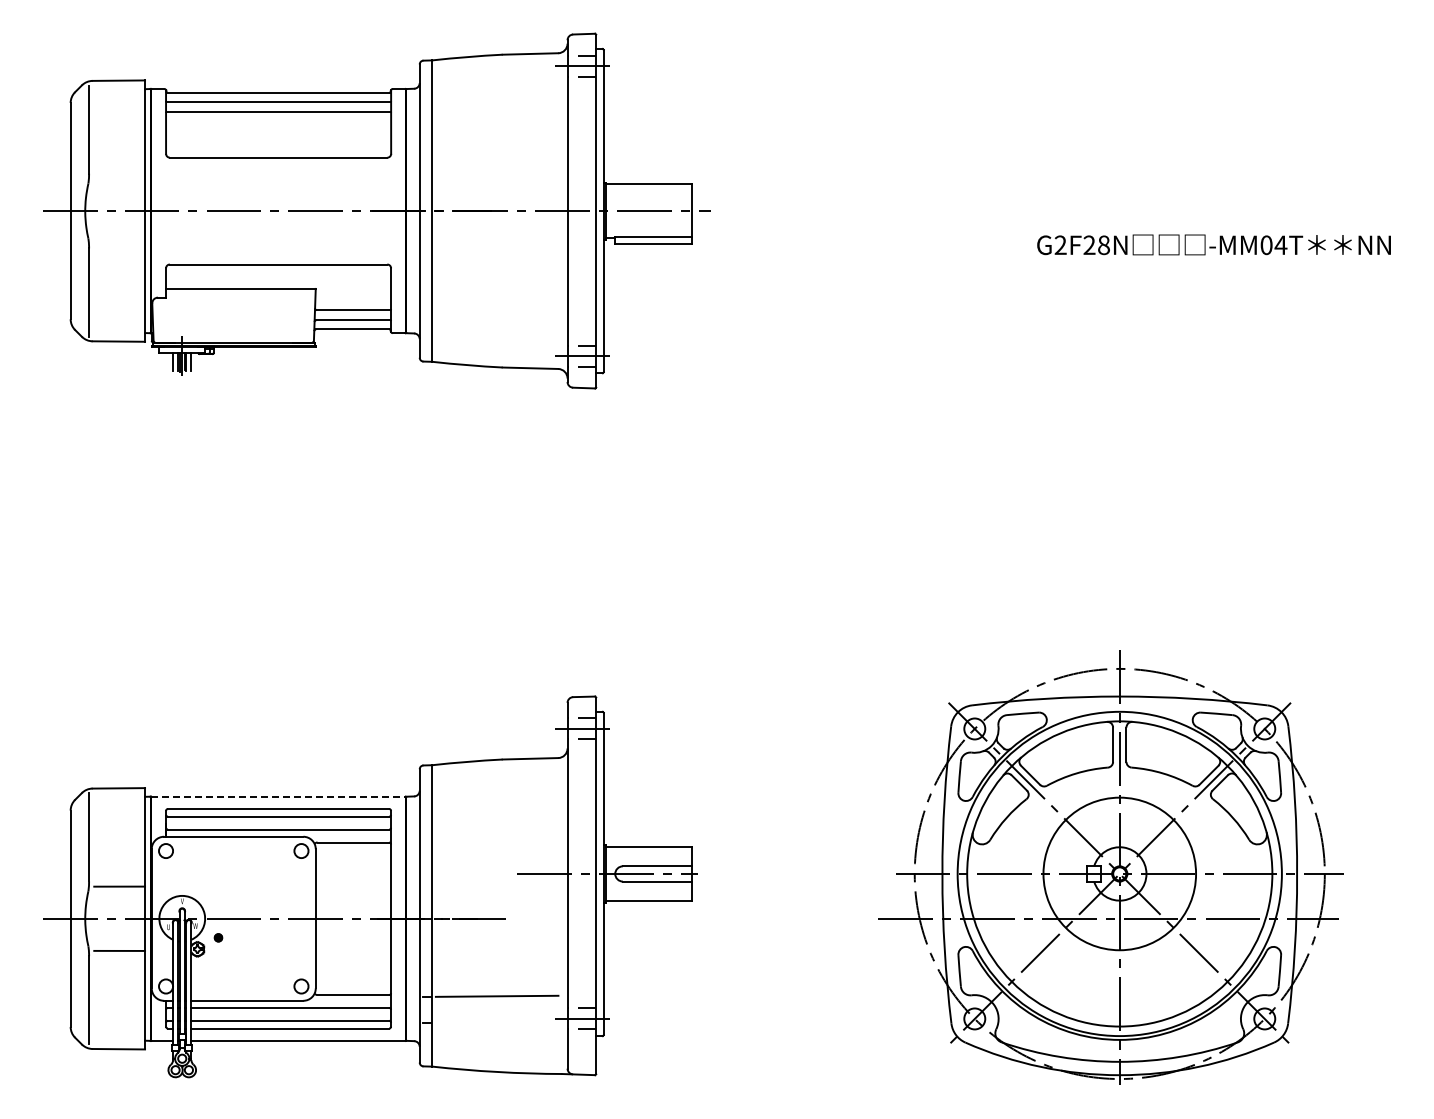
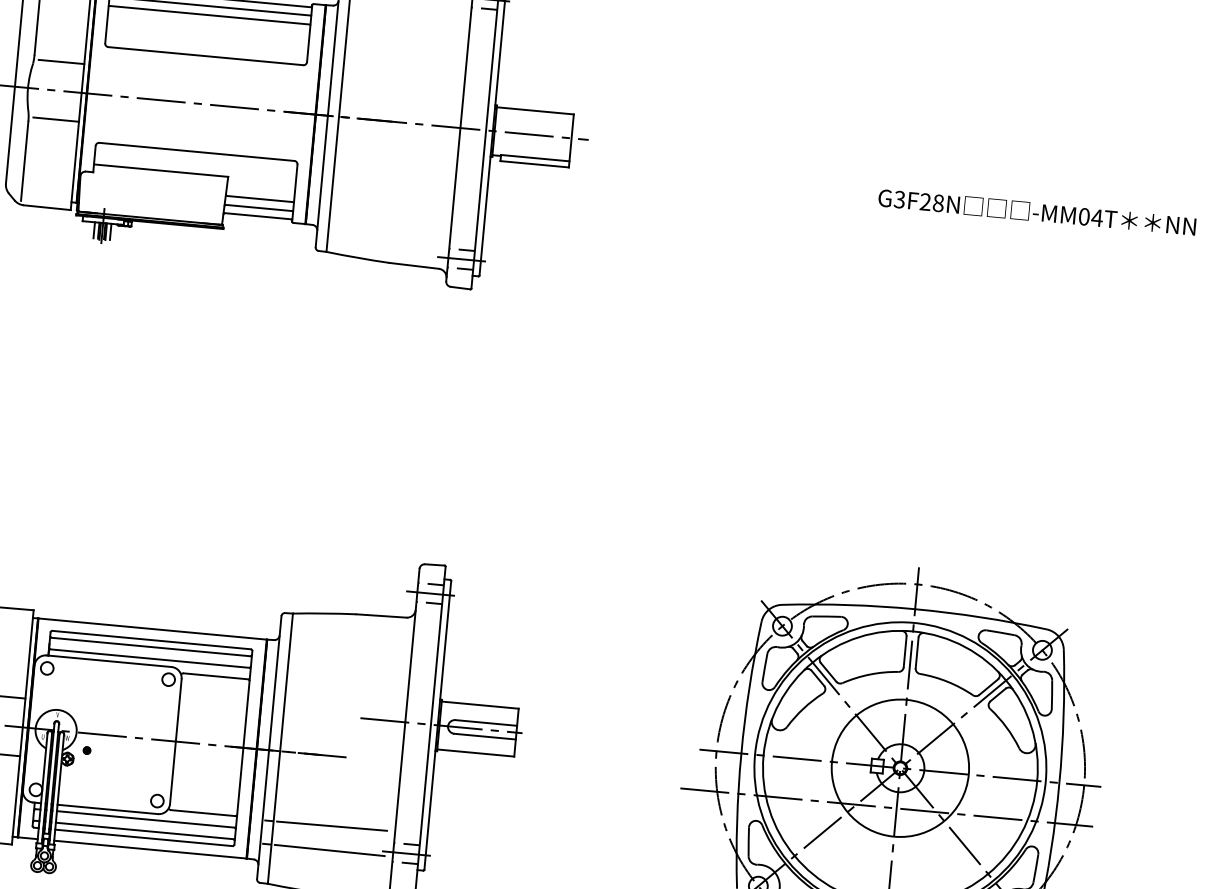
line: (119, 178) -> (61, 61), added
line: (119, 243) -> (56, 119), added
text: (1060, 245) -> (899, 199), G2F28N -> G3F28N
line: (279, 796) -> (153, 628), dashed -> solid
line: (496, 1022) -> (329, 849), added

